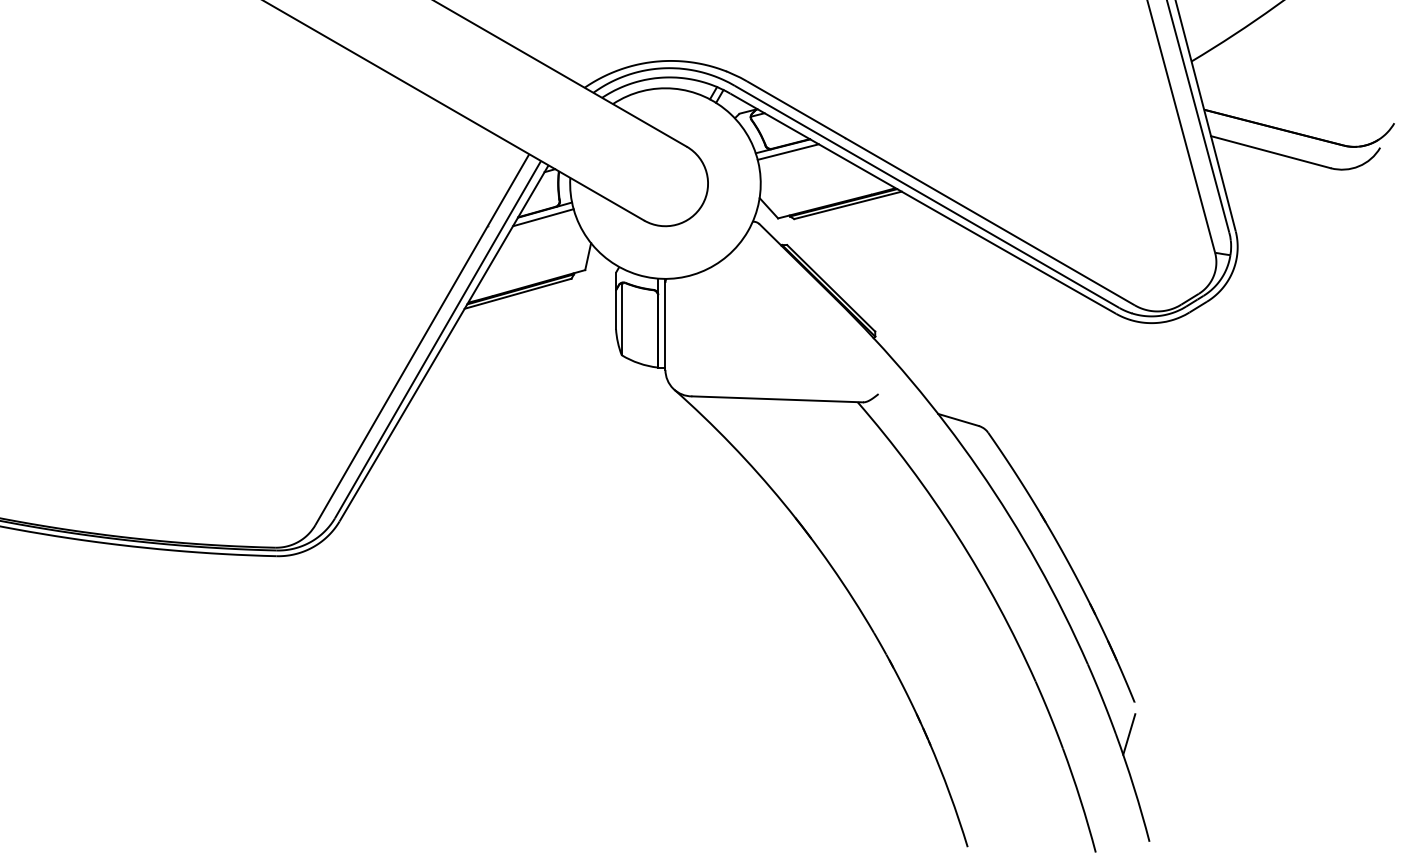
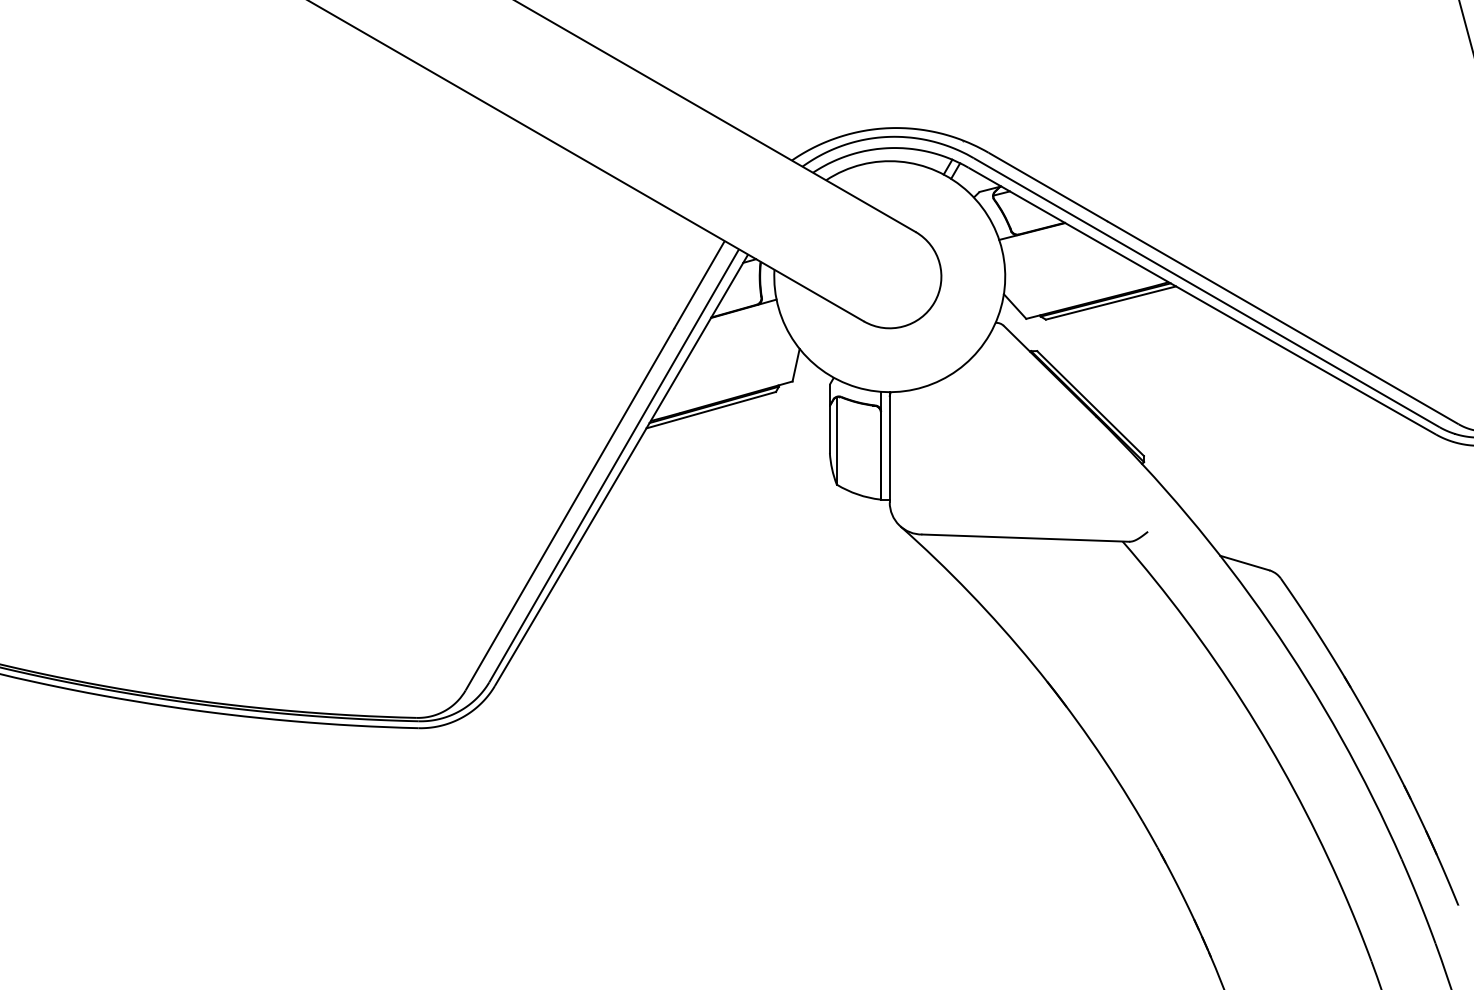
line: (787, 151) -> (1037, 237), removed
line: (543, 217) -> (741, 317), removed
line: (1129, 734) -> (1452, 944), removed

